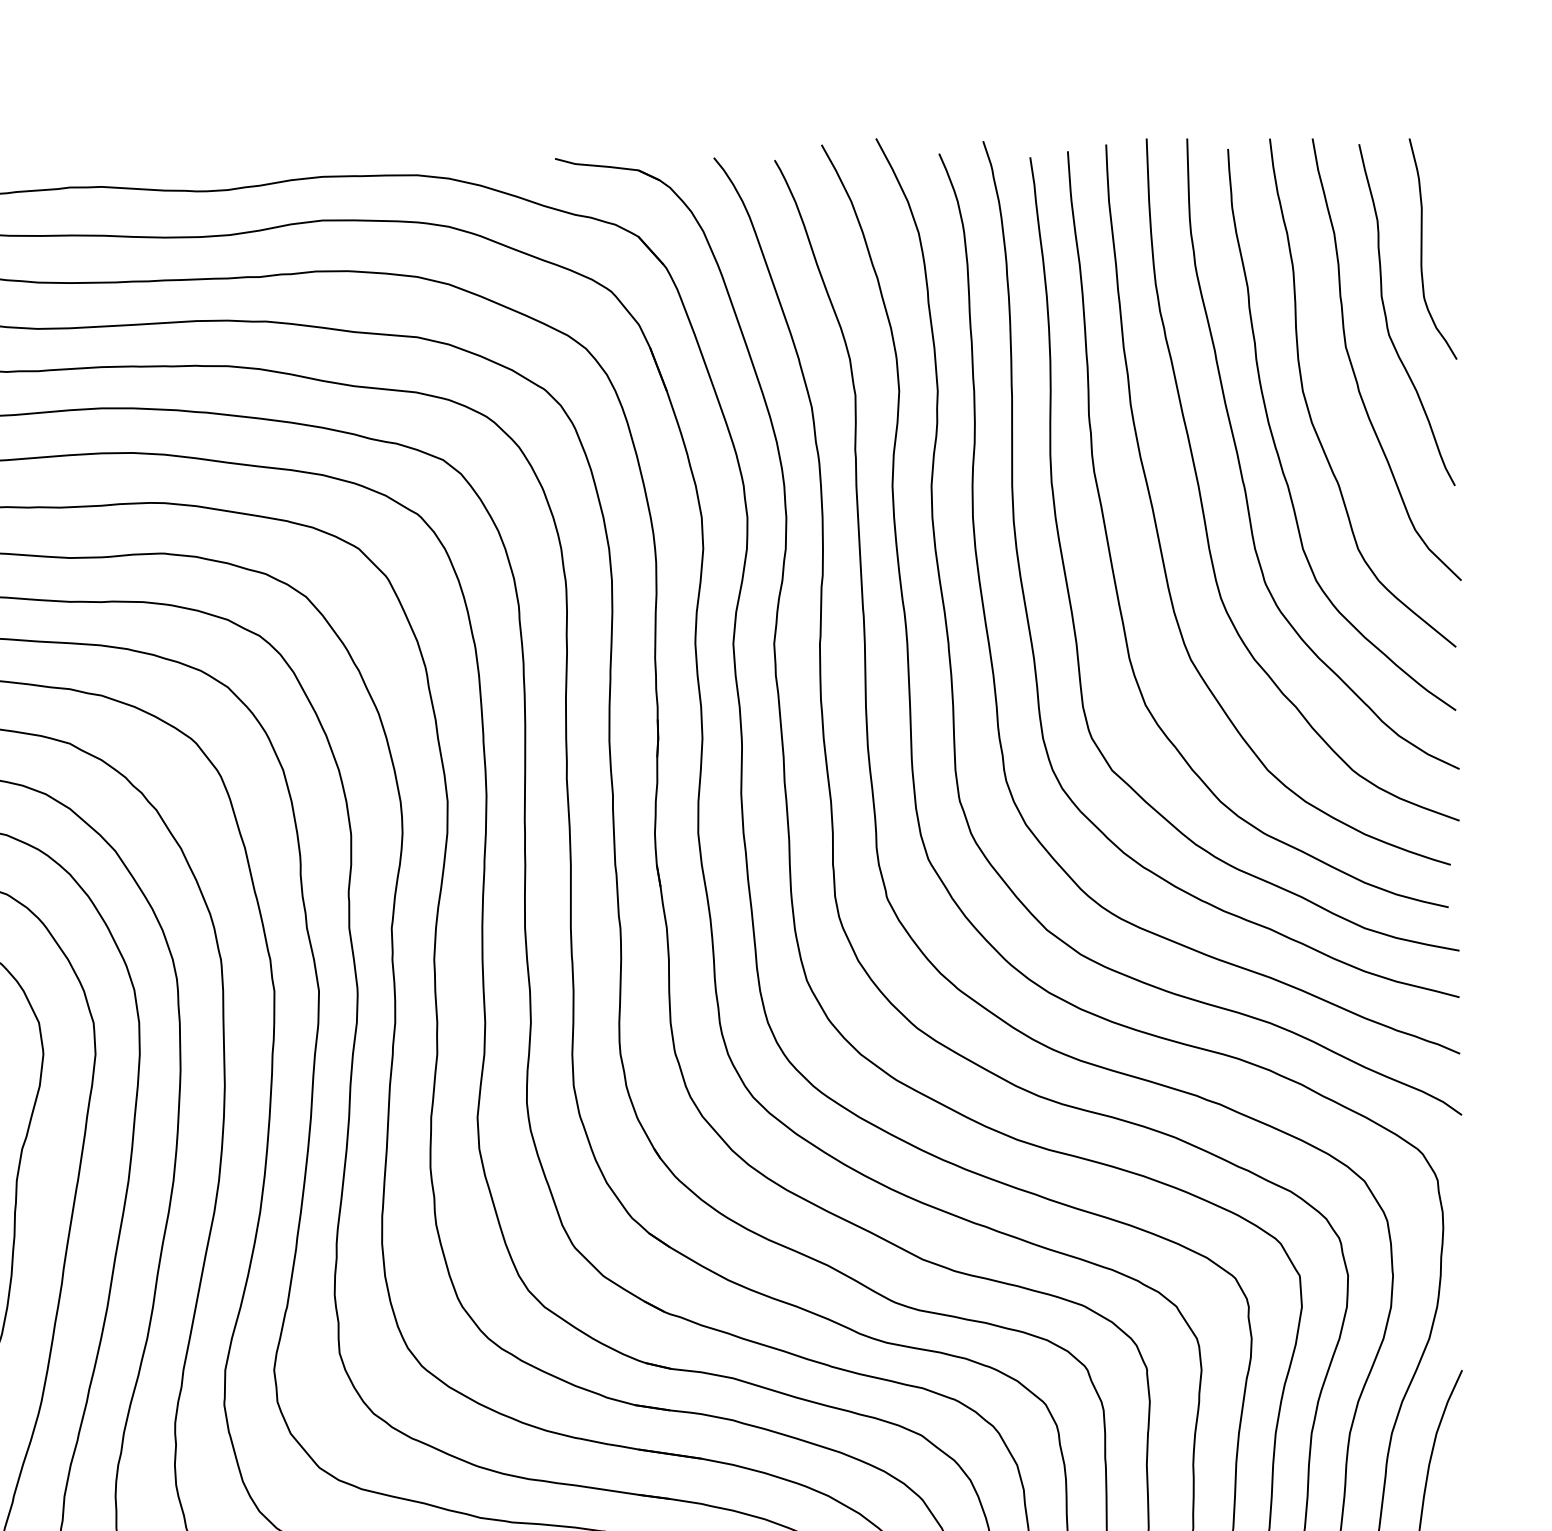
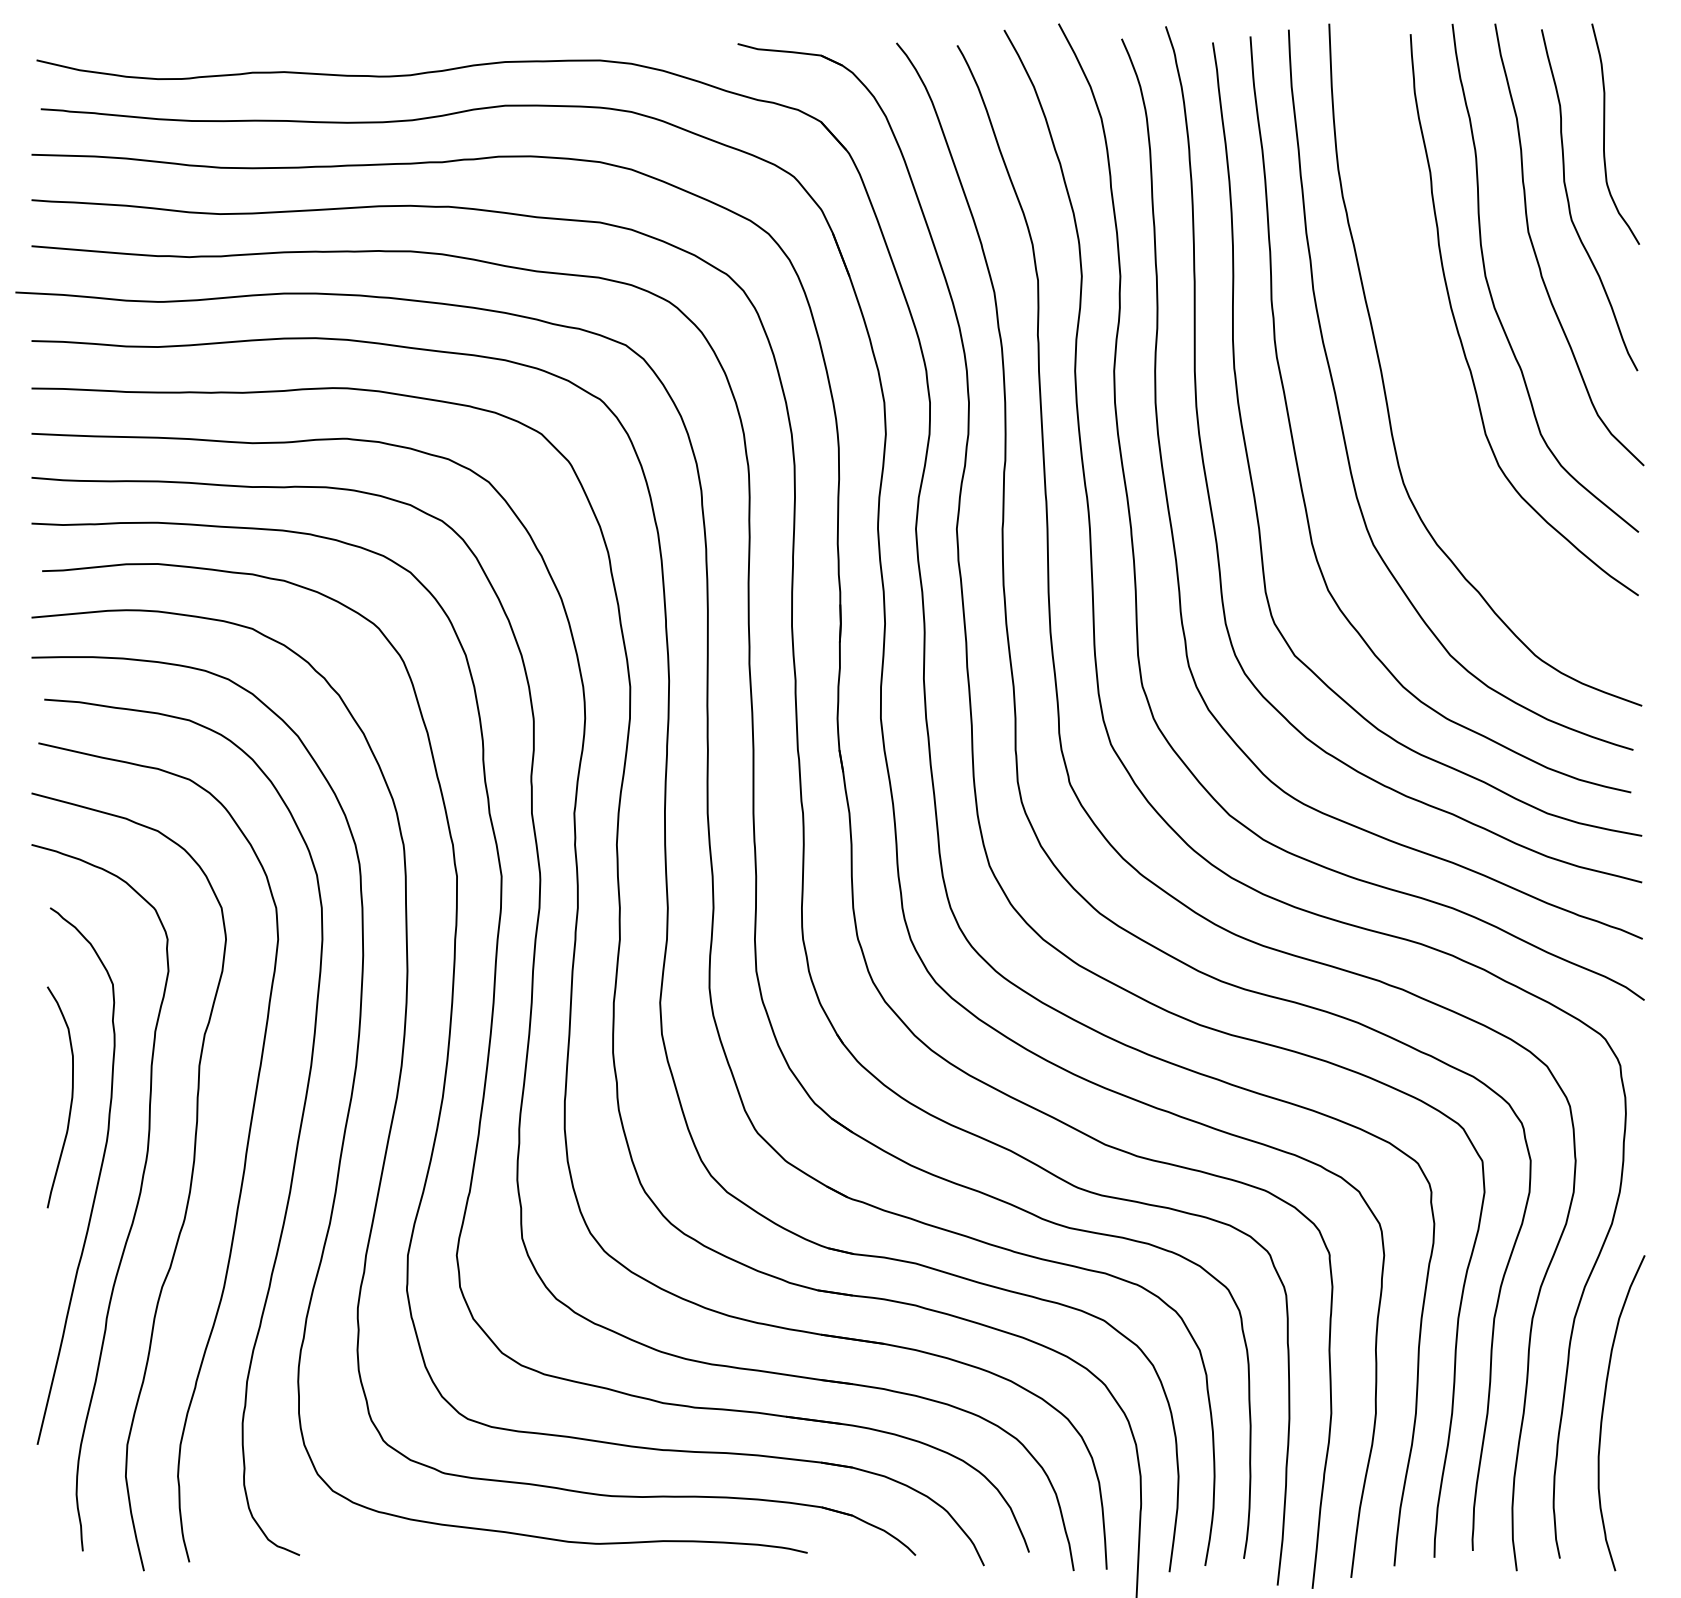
curve: (1241, 470) -> (1424, 355), removed

